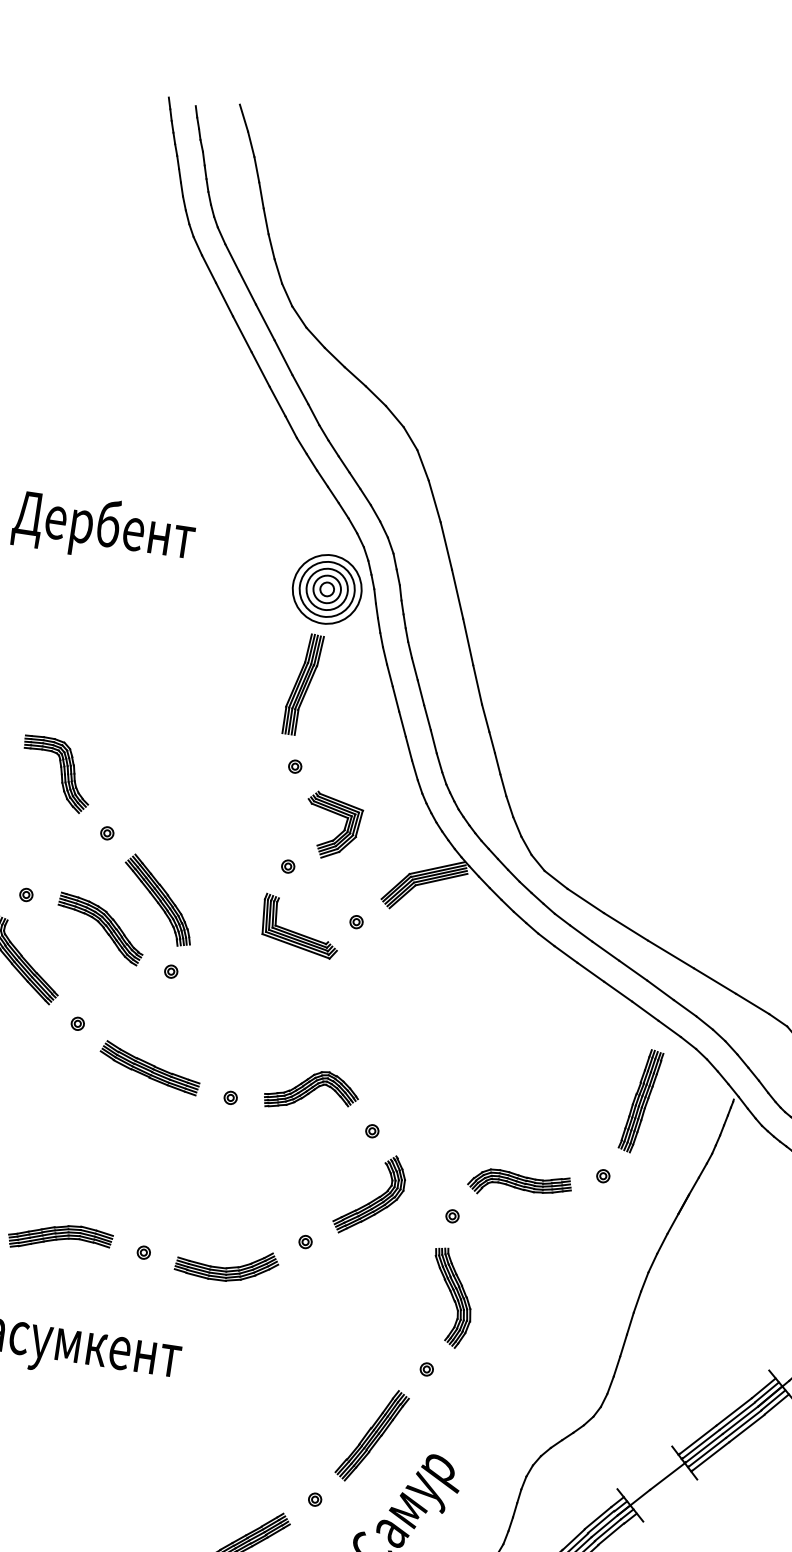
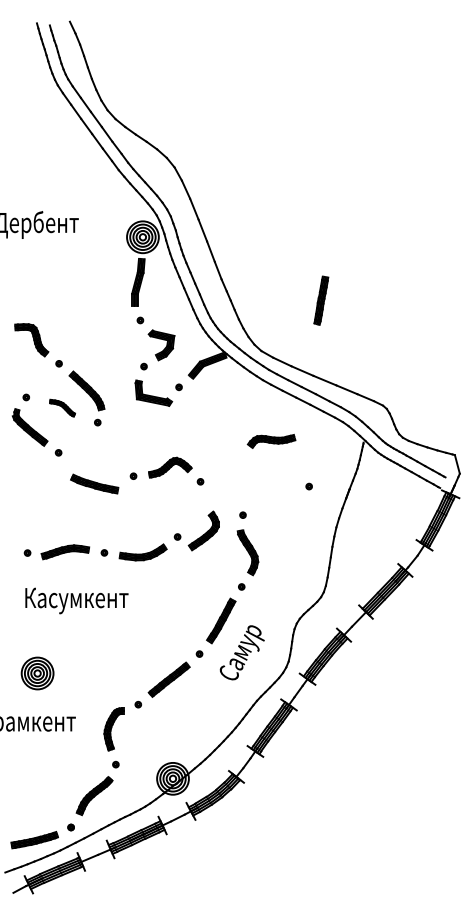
part: (100, 930) -> (62, 408), size x0.6
part: (149, 1066) -> (94, 483), moved
part: (641, 1100) -> (321, 300), moved
part: (519, 1185) -> (271, 441), moved
part: (369, 1193) -> (203, 530), moved

